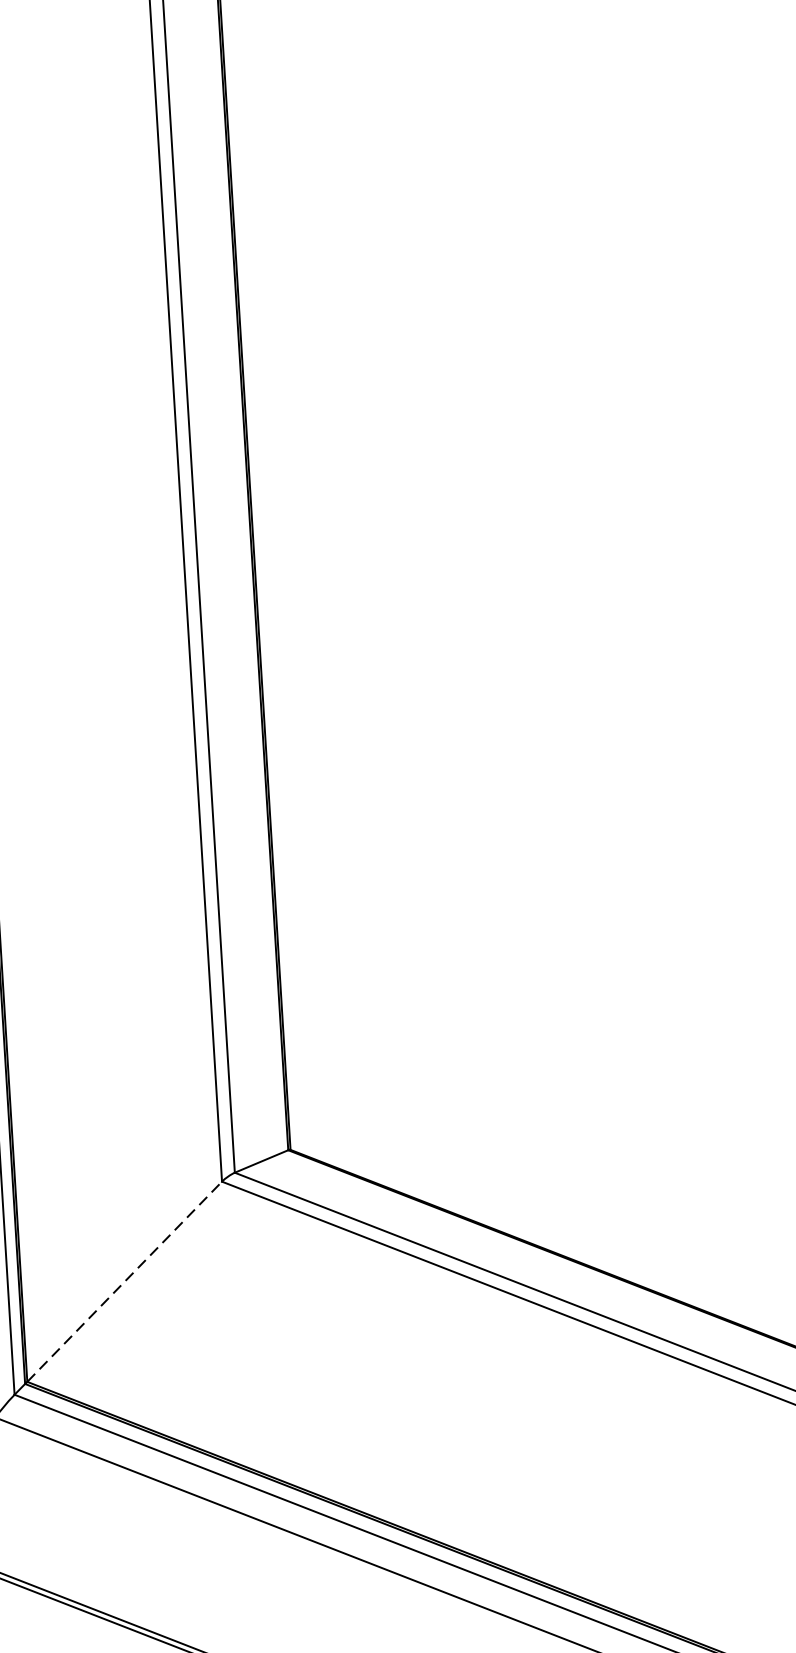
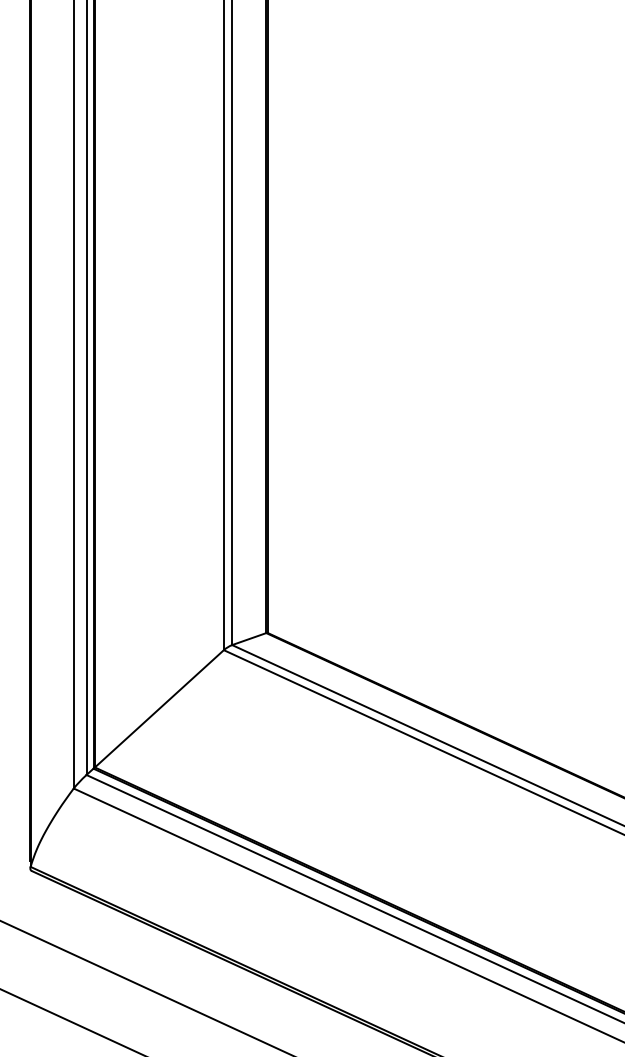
line: (124, 1281) -> (159, 708), dashed -> solid

